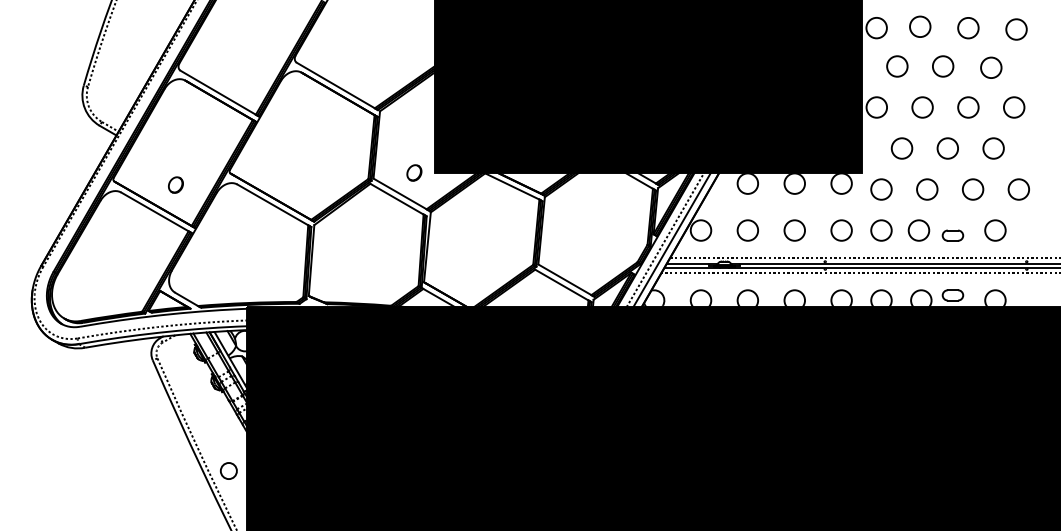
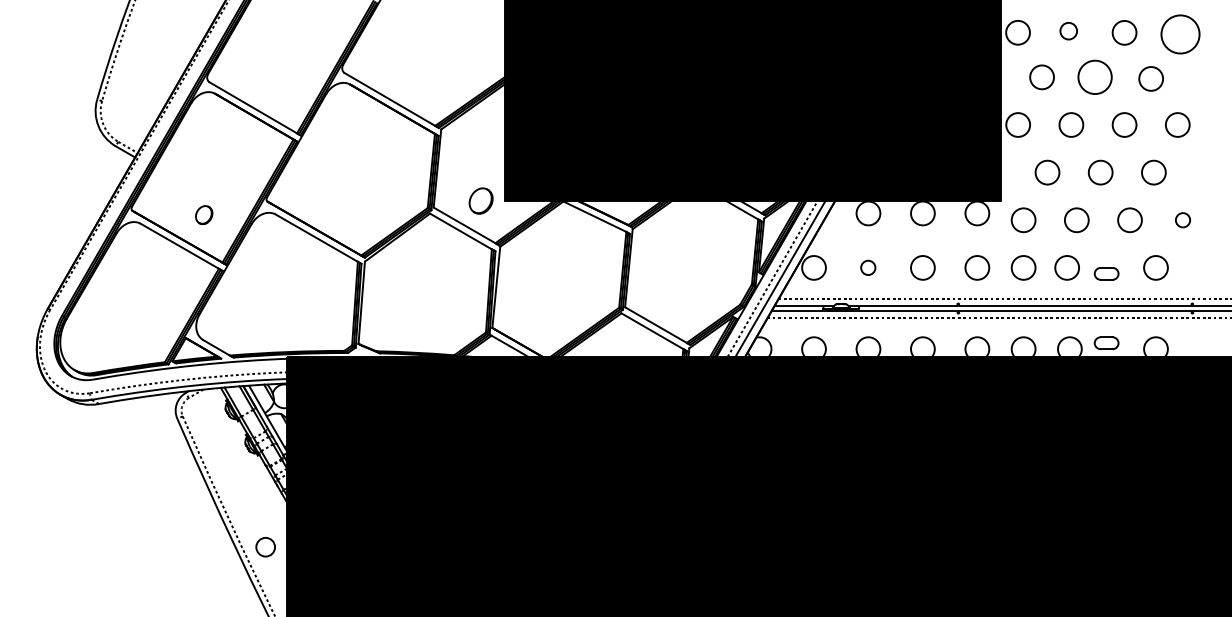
circle: (920, 26) -> (1068, 30), size x0.7
circle: (1016, 29) -> (1180, 34), size x1.6
circle: (943, 66) -> (1095, 77), size x1.4
part: (414, 172) -> (481, 200), size x1.4
circle: (1018, 189) -> (1182, 220), size x0.6
circle: (747, 230) -> (868, 267), size x0.6

